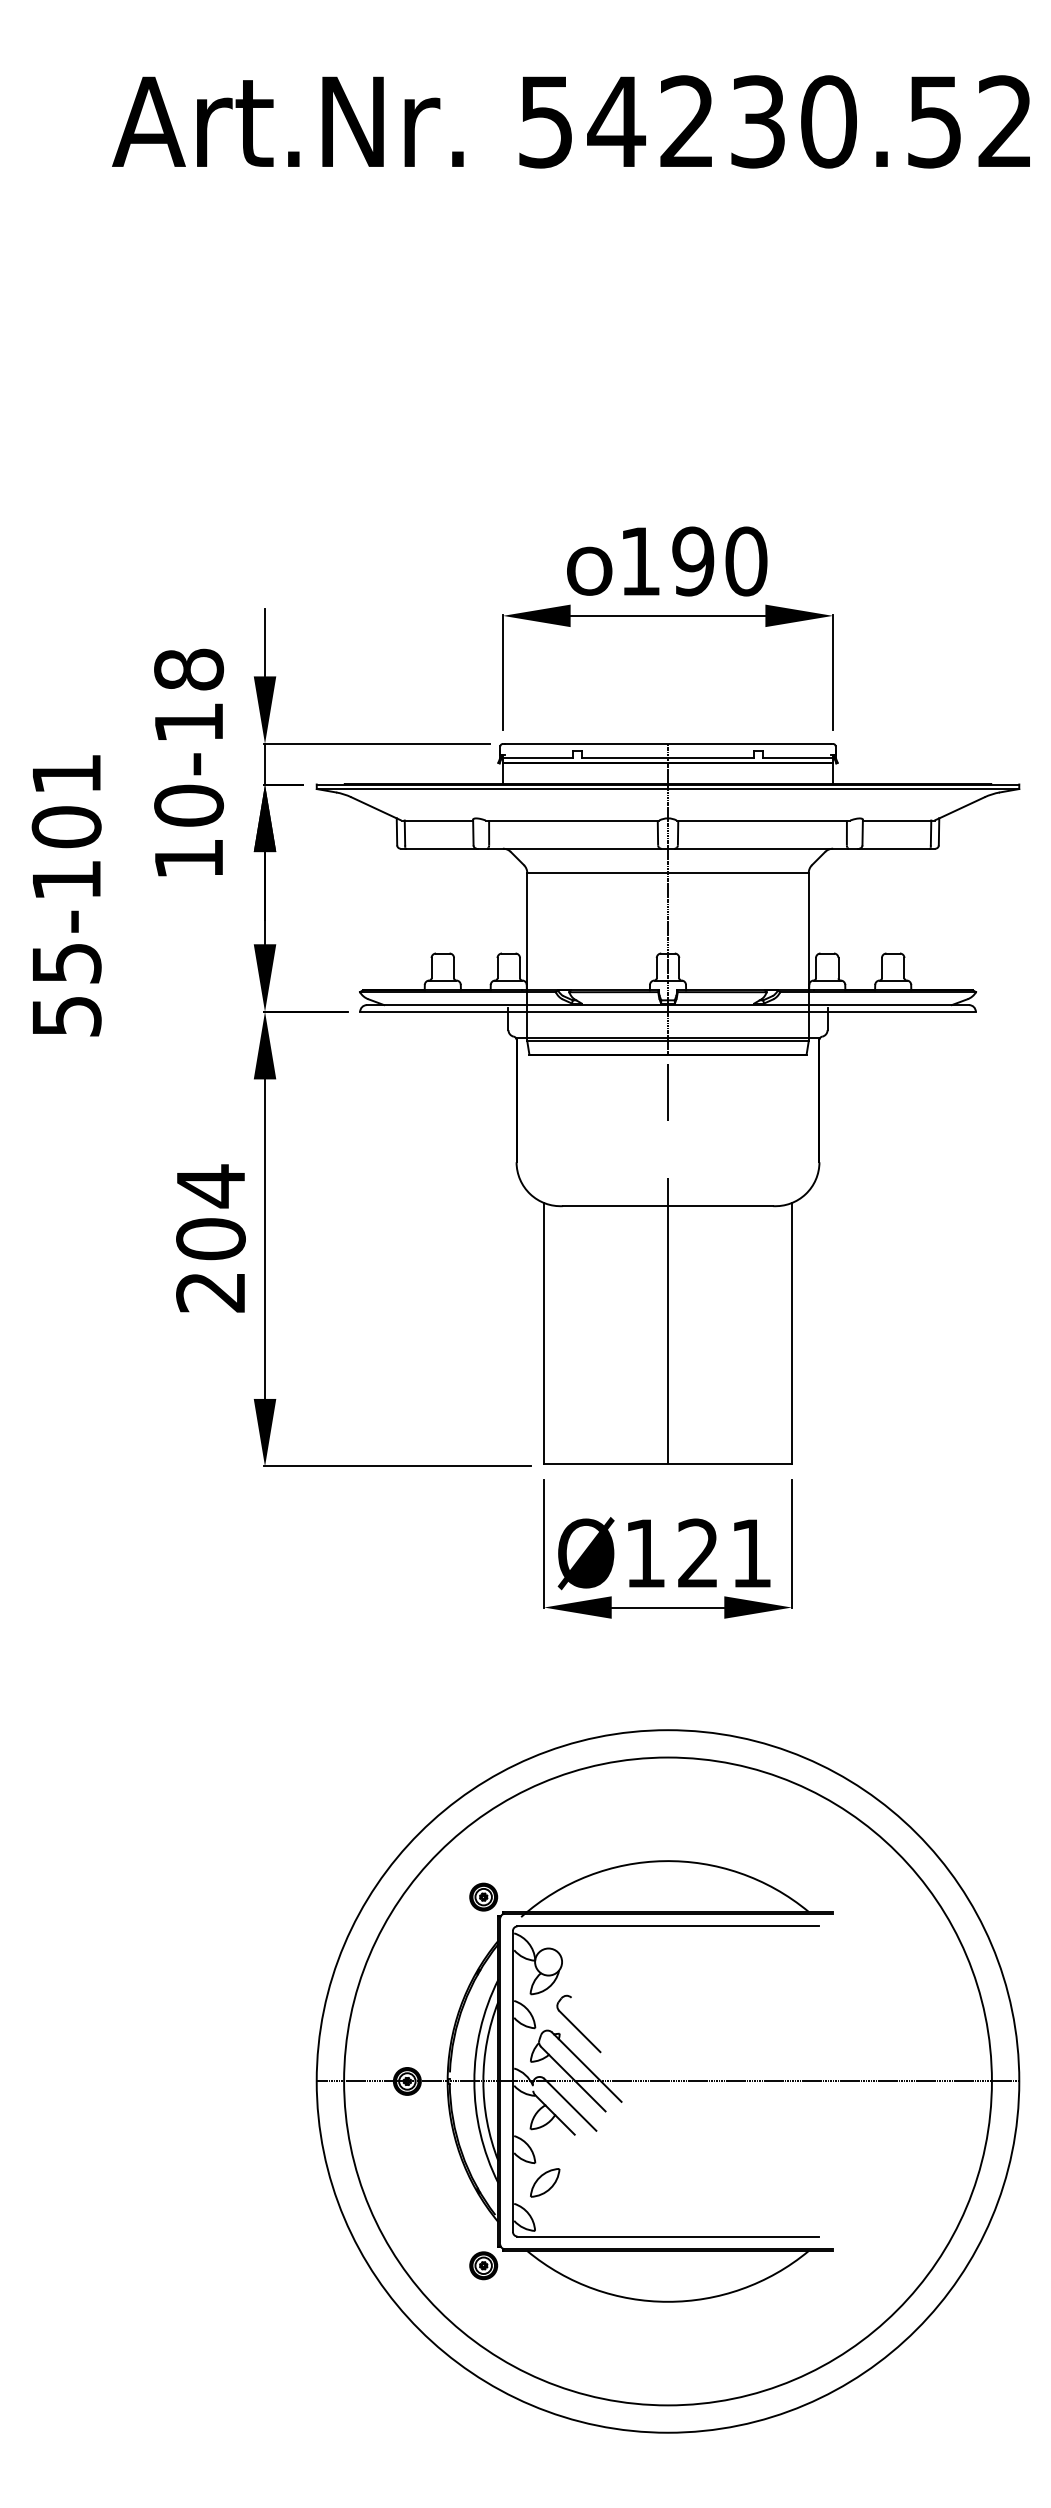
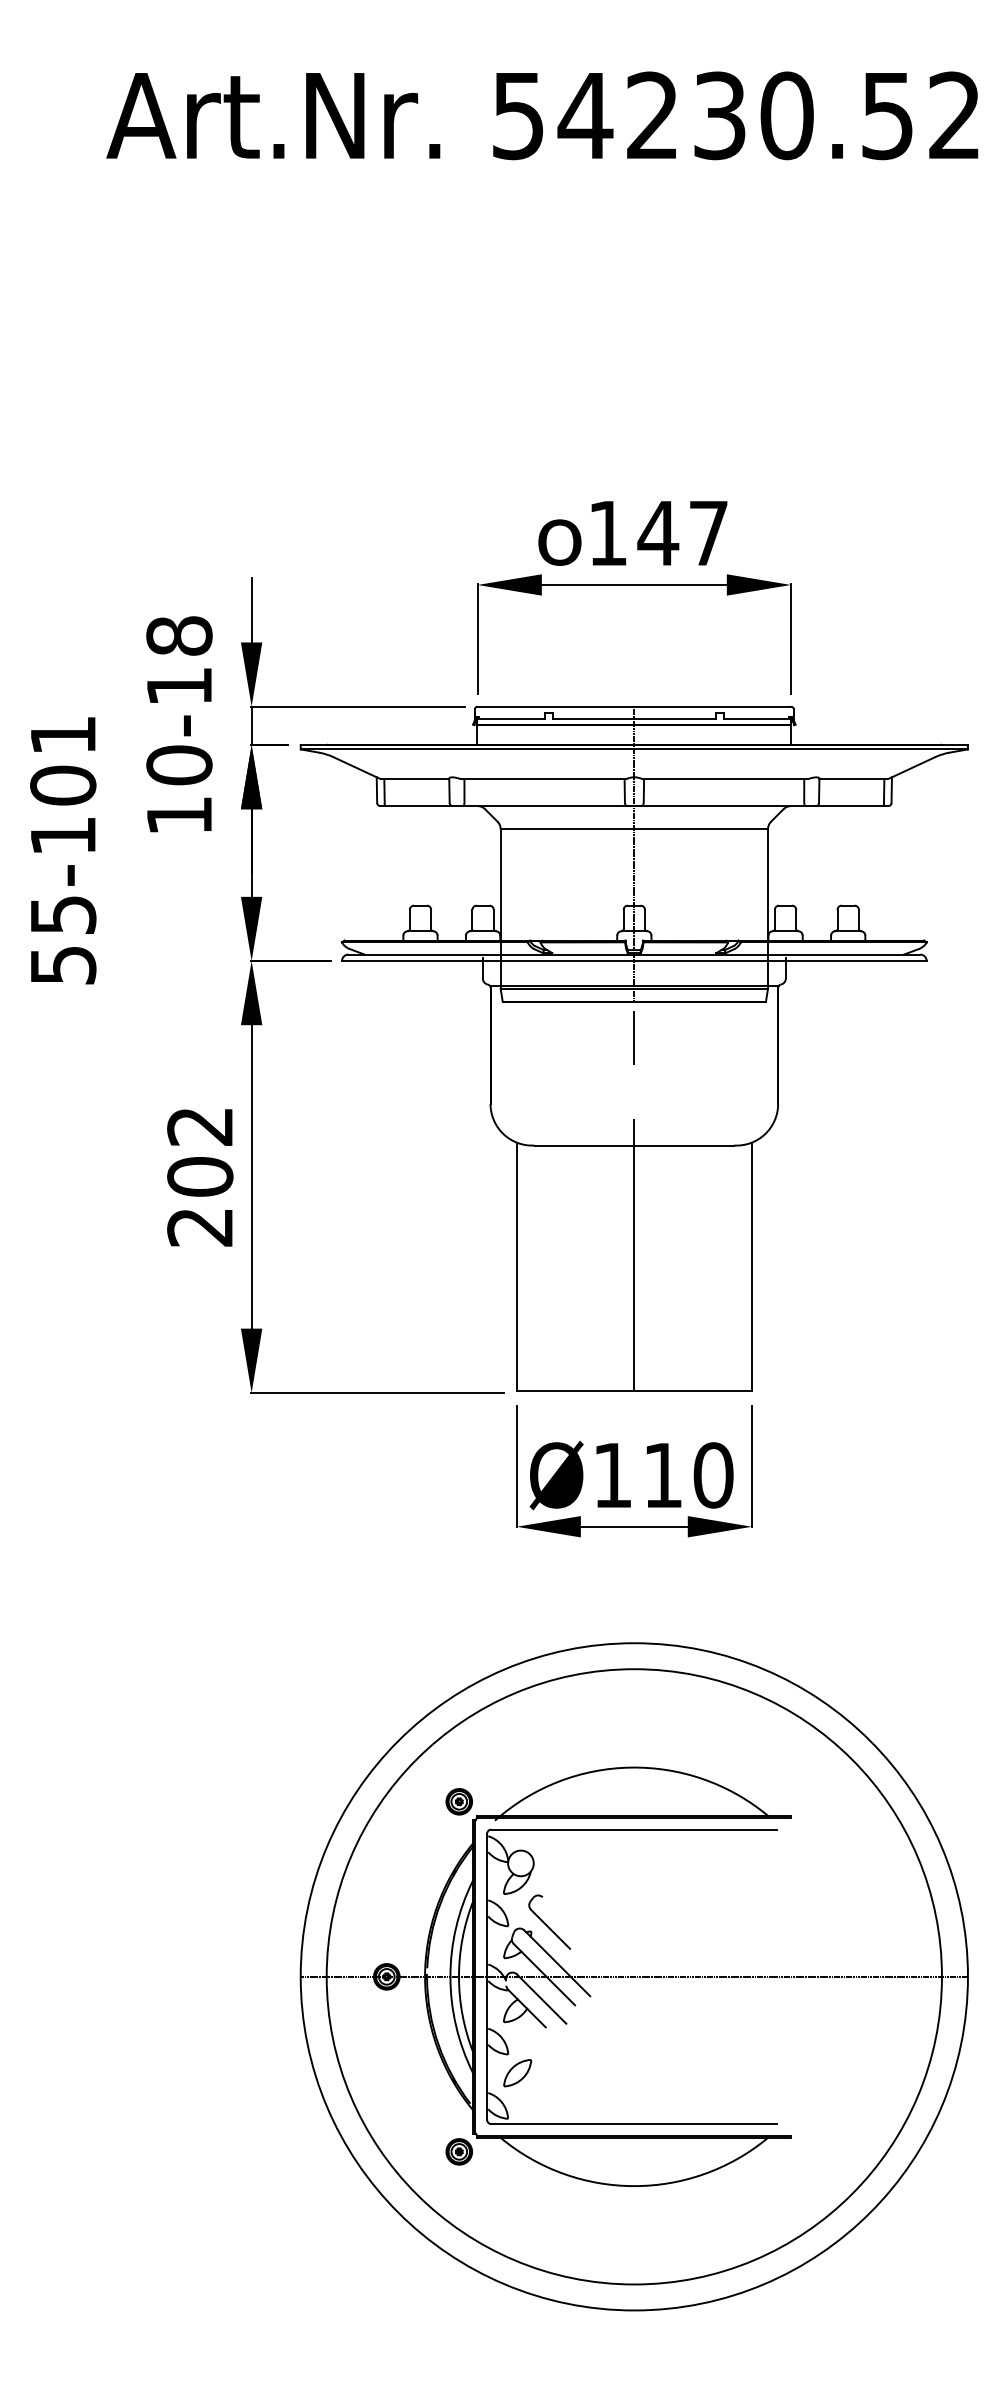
text: (719, 561) -> (683, 533), 190 -> 147
text: (210, 1186) -> (199, 1126), 204 -> 202
text: (725, 1553) -> (688, 1475), Ø121 -> Ø110

